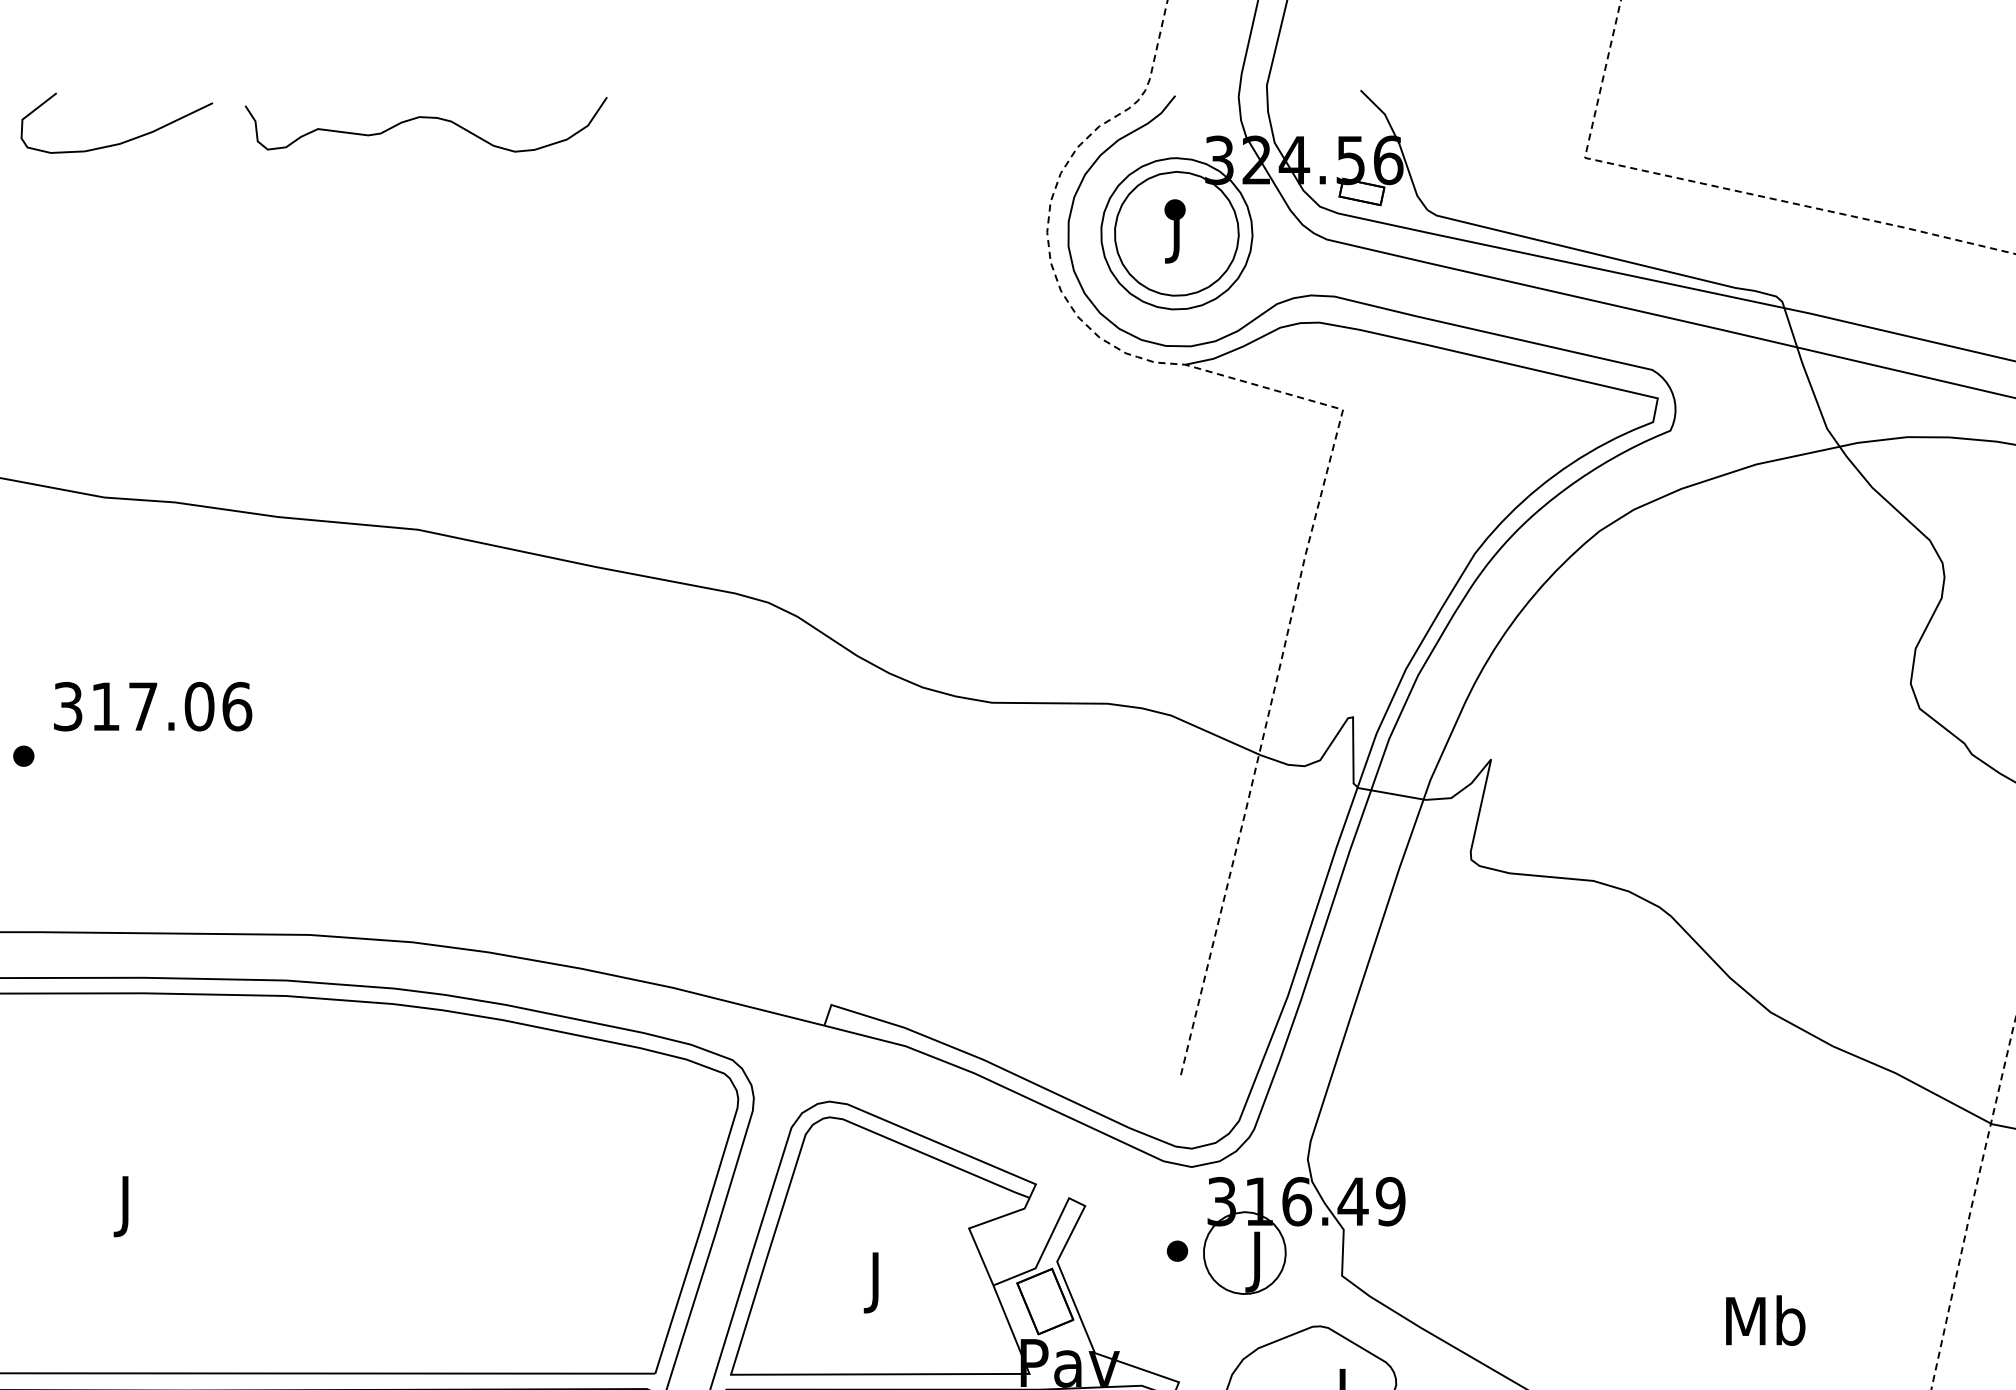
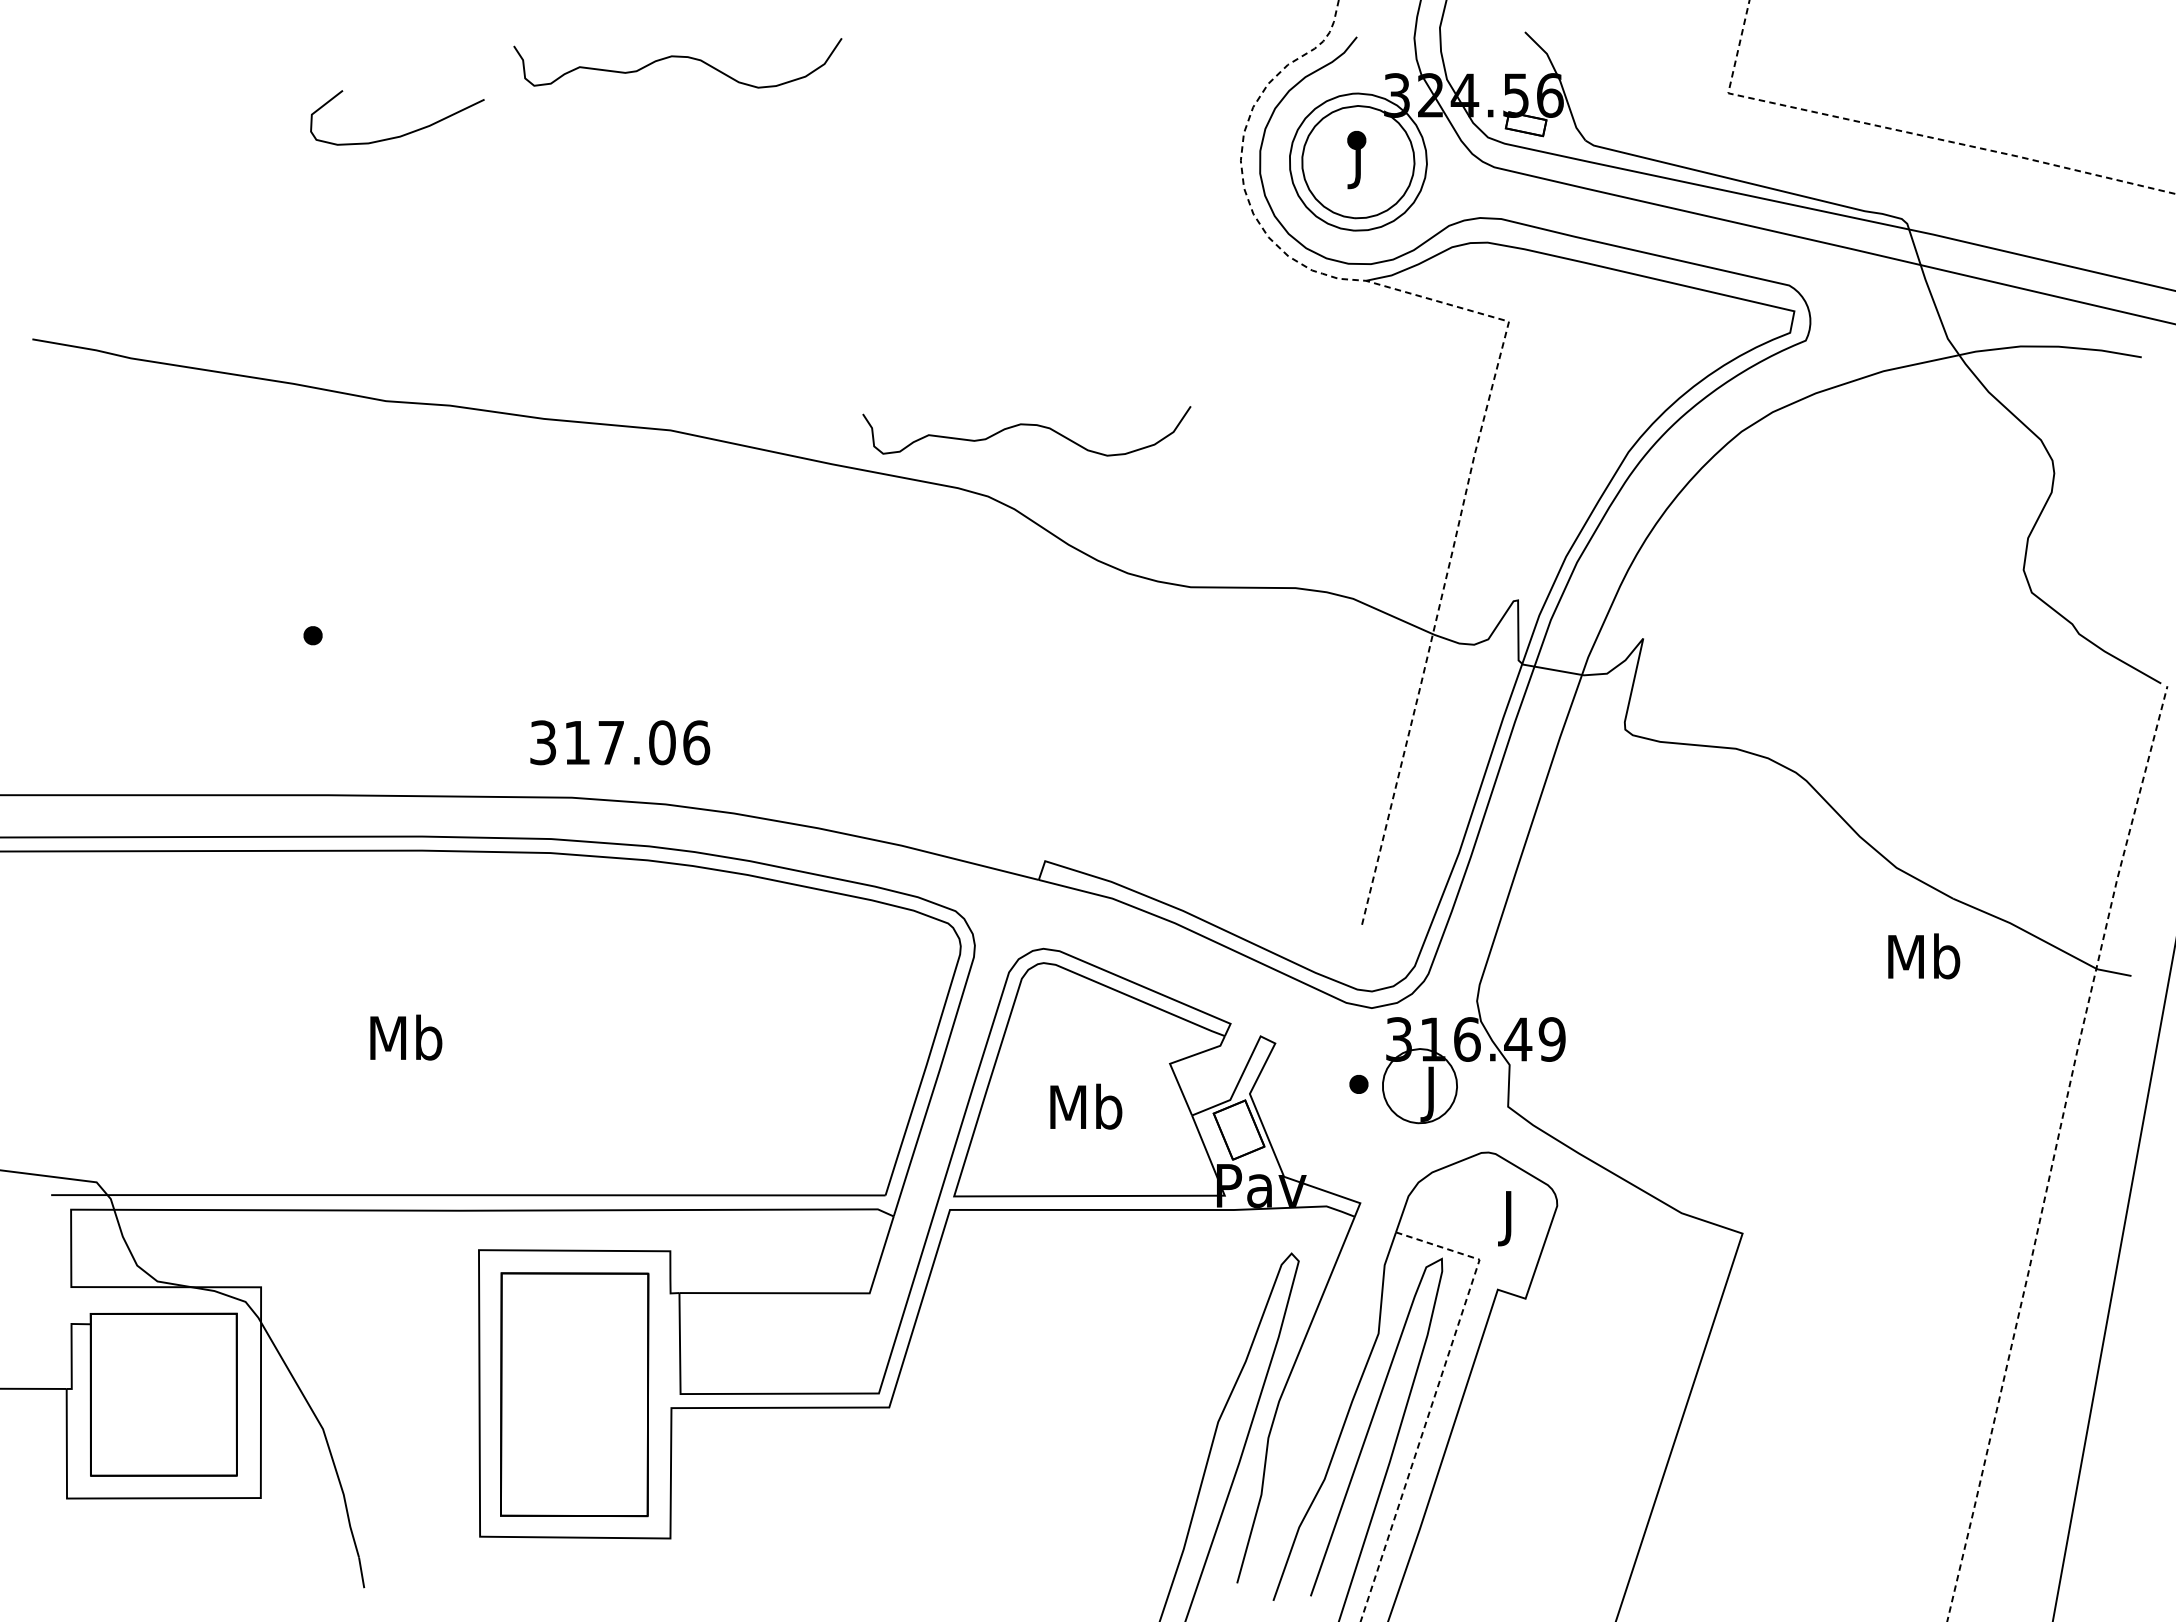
curve: (122, 141) -> (402, 134), moved
curve: (810, 524) -> (1026, 425), added
text: (153, 706) -> (620, 742), moved
text: (126, 1204) -> (406, 1042), J -> Mb
text: (876, 1281) -> (1086, 1111), J -> Mb
text: (1766, 1320) -> (1924, 956), moved

